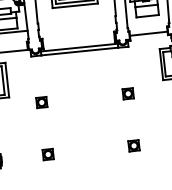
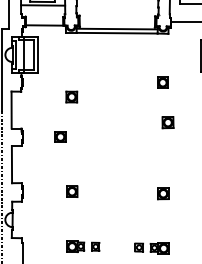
part: (41, 102) -> (71, 96), moved
part: (133, 145) -> (167, 122), moved
part: (48, 154) -> (60, 136), moved

